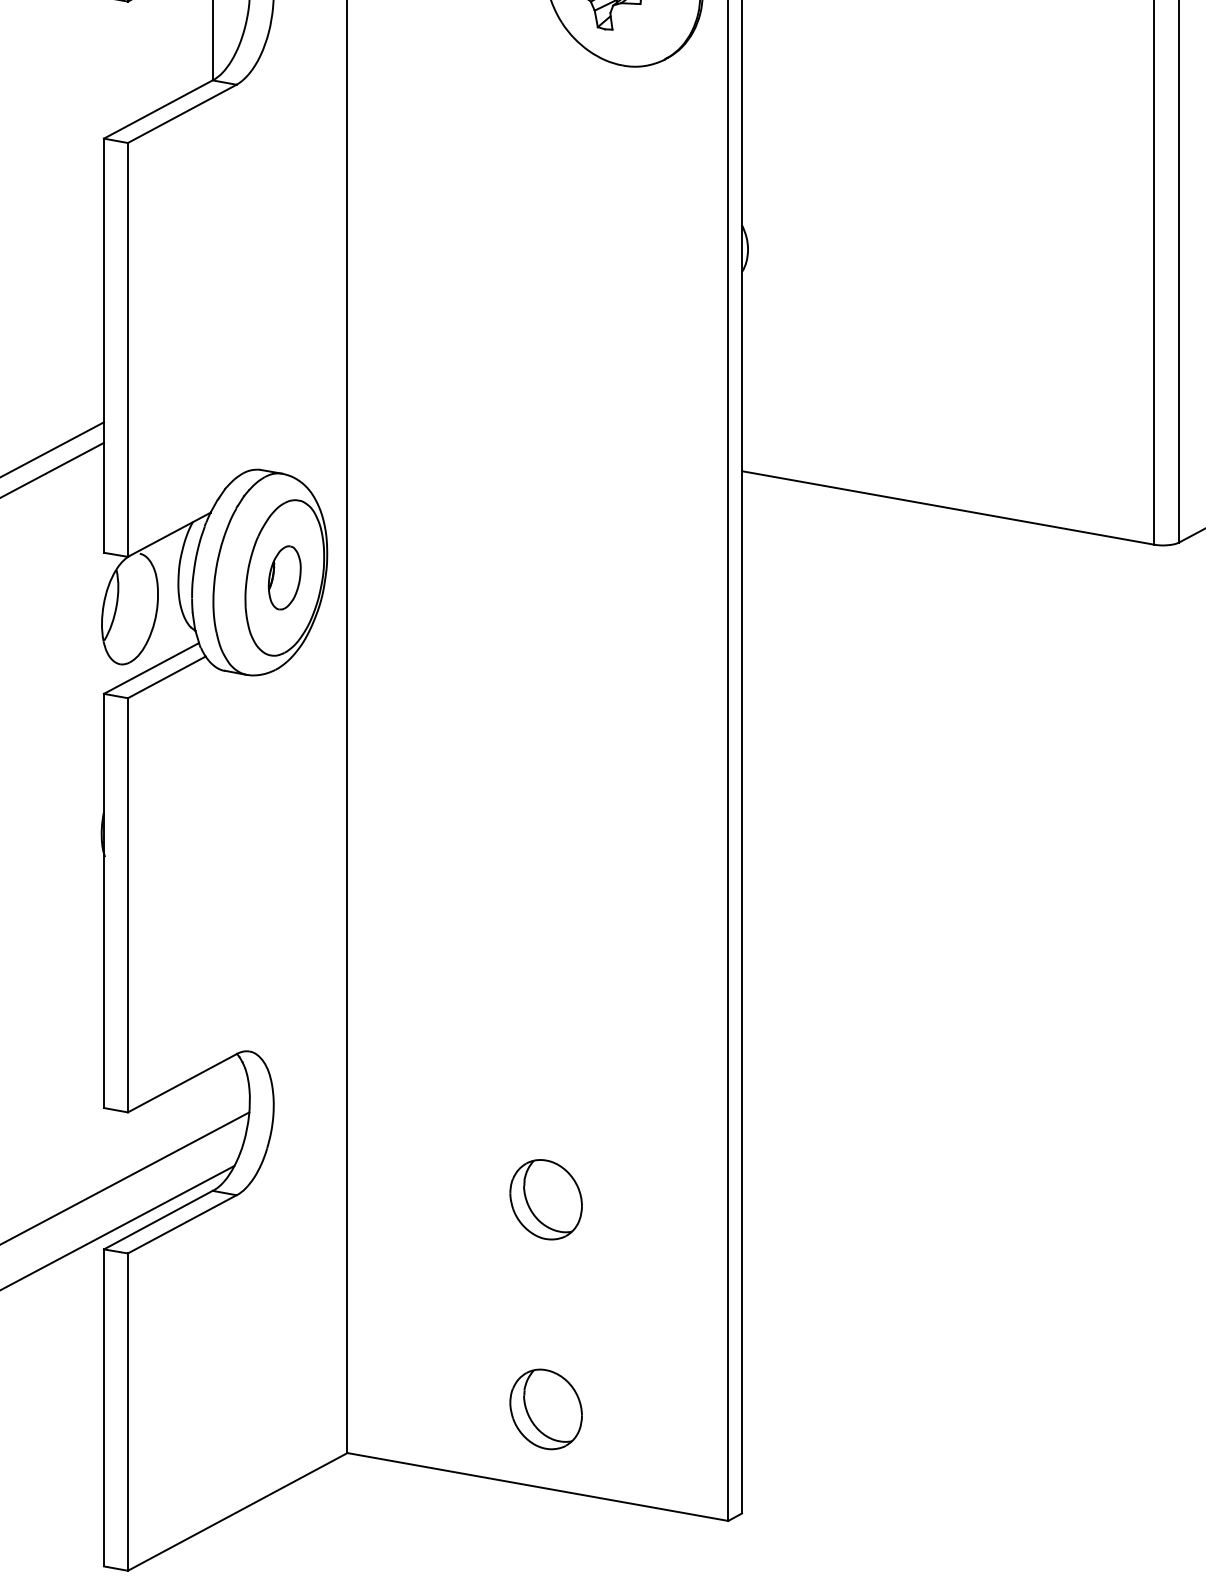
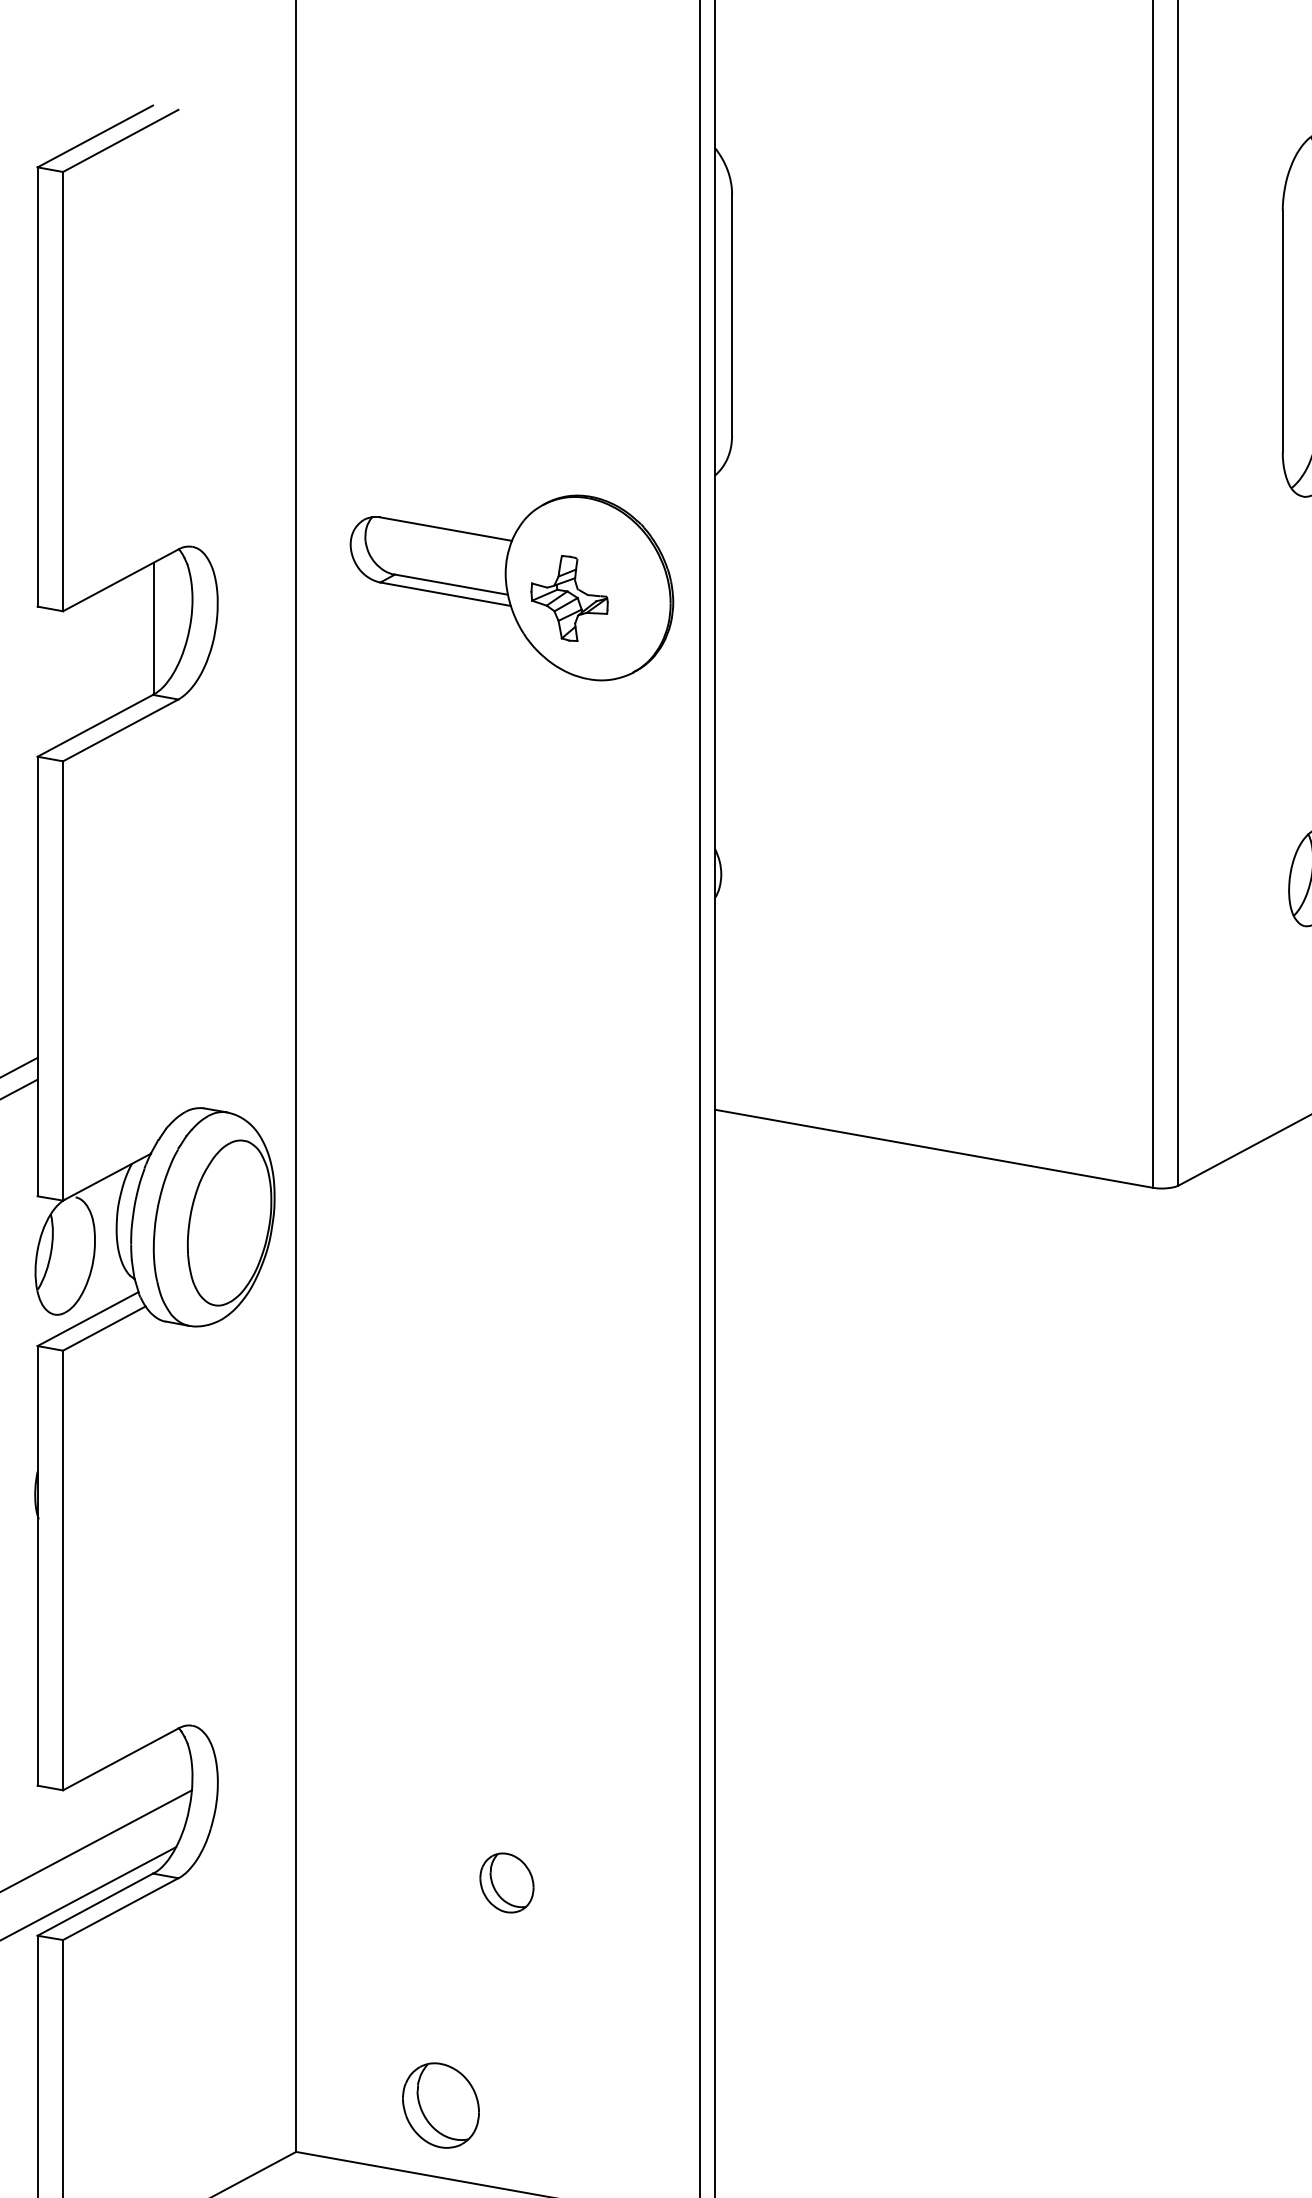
part: (284, 577) -> (229, 1222), removed
part: (545, 1199) -> (506, 1882), size x0.7
part: (545, 1409) -> (440, 2105), moved

